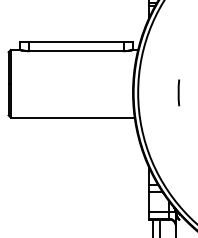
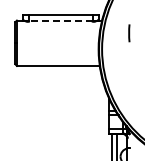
line: (75, 51) -> (60, 21), solid -> dashed
line: (179, 93) -> (129, 33), moved

